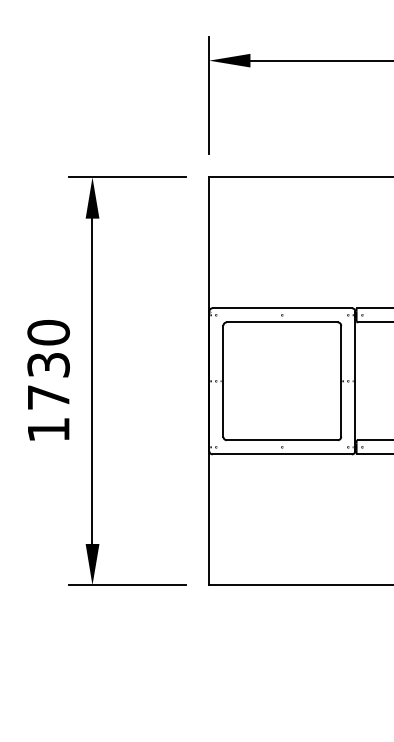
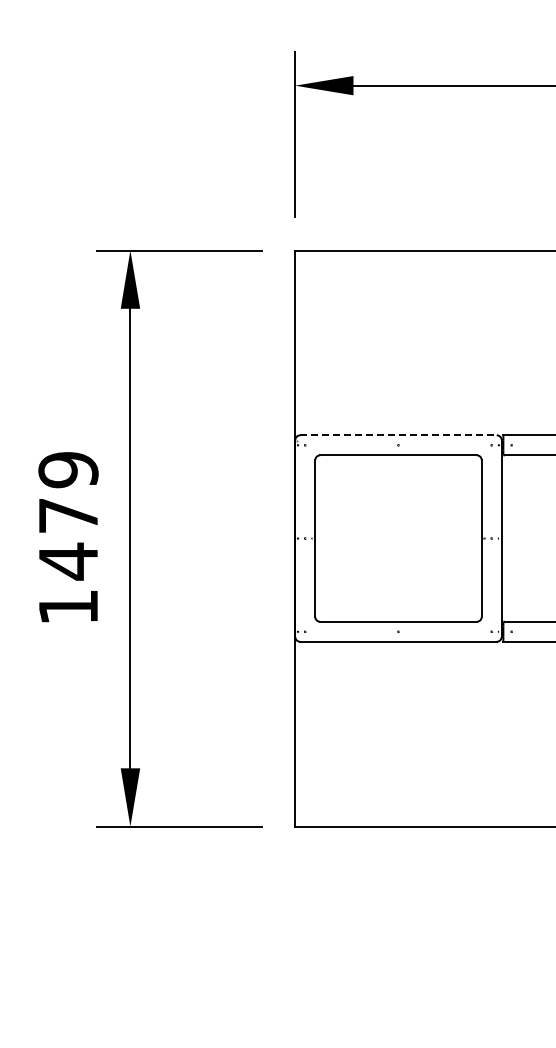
line: (283, 308) -> (399, 435), solid -> dashed
text: (48, 364) -> (68, 515), 1730 -> 1479

